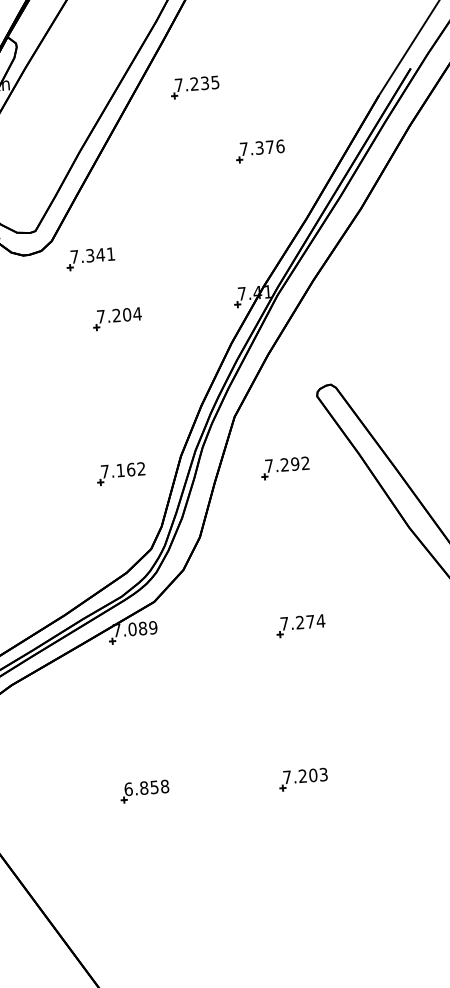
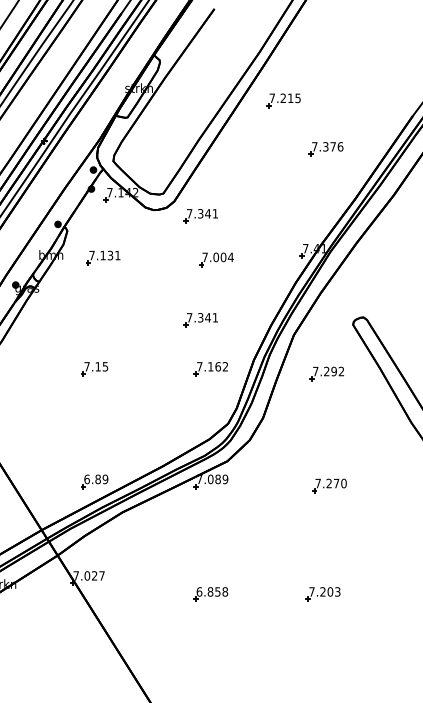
text: (204, 83) -> (290, 98), 7.235 -> 7.215
text: (117, 315) -> (216, 257), 7.204 -> 7.004
part: (101, 406) -> (200, 320), added
text: (320, 621) -> (343, 483), 7.274 -> 7.270

